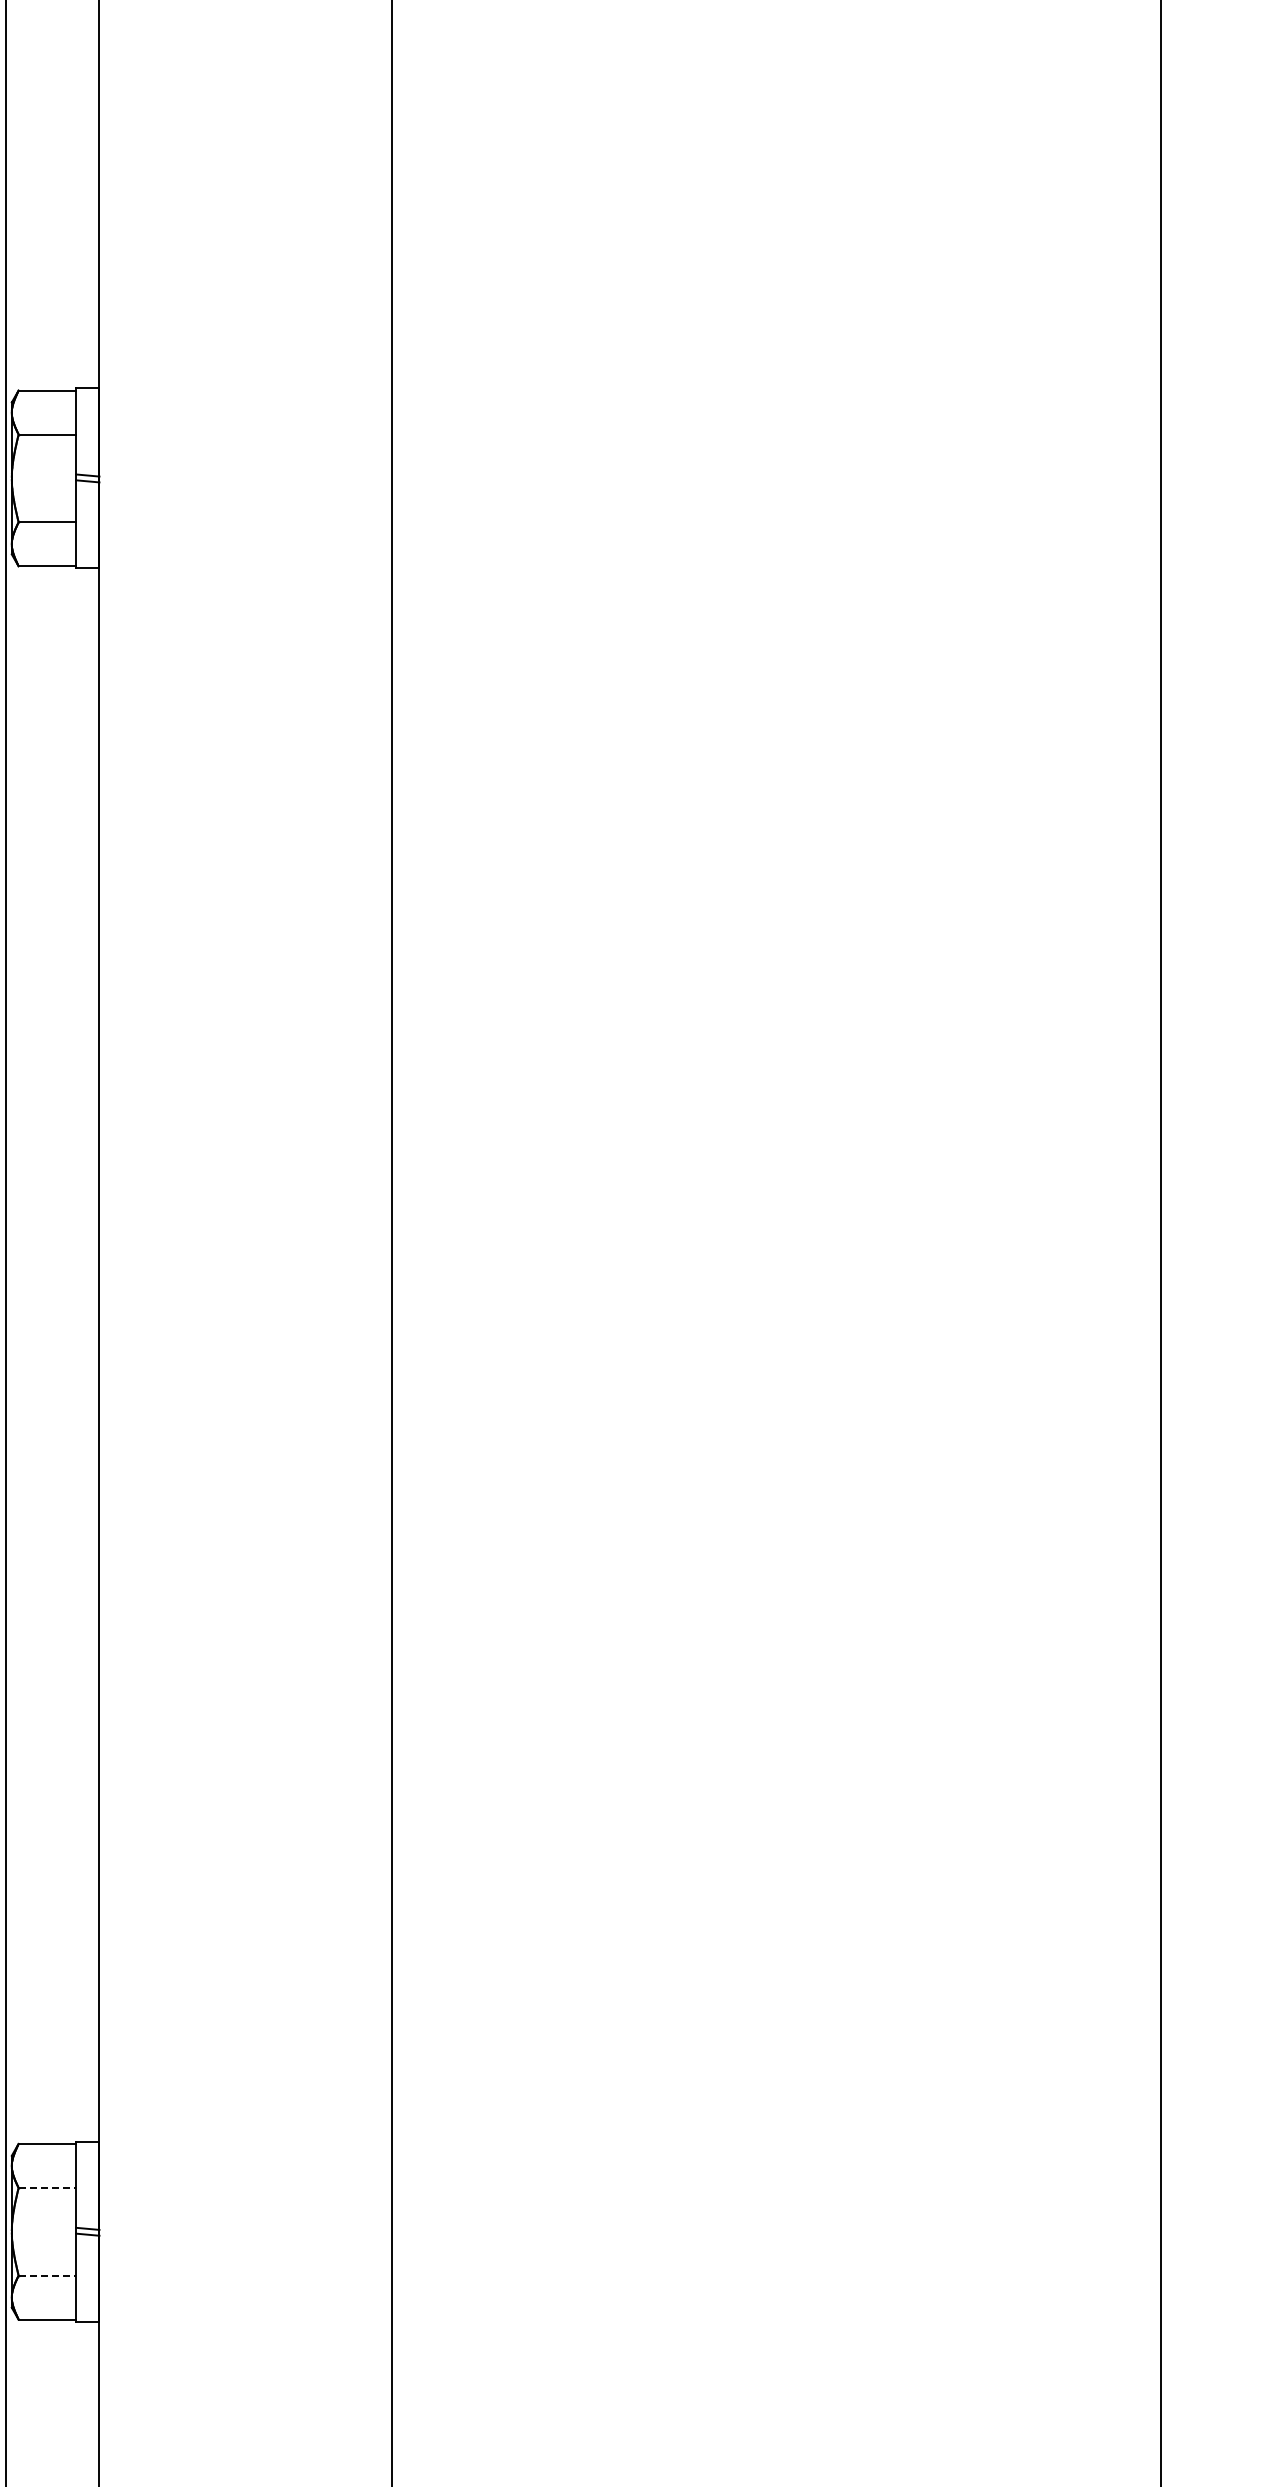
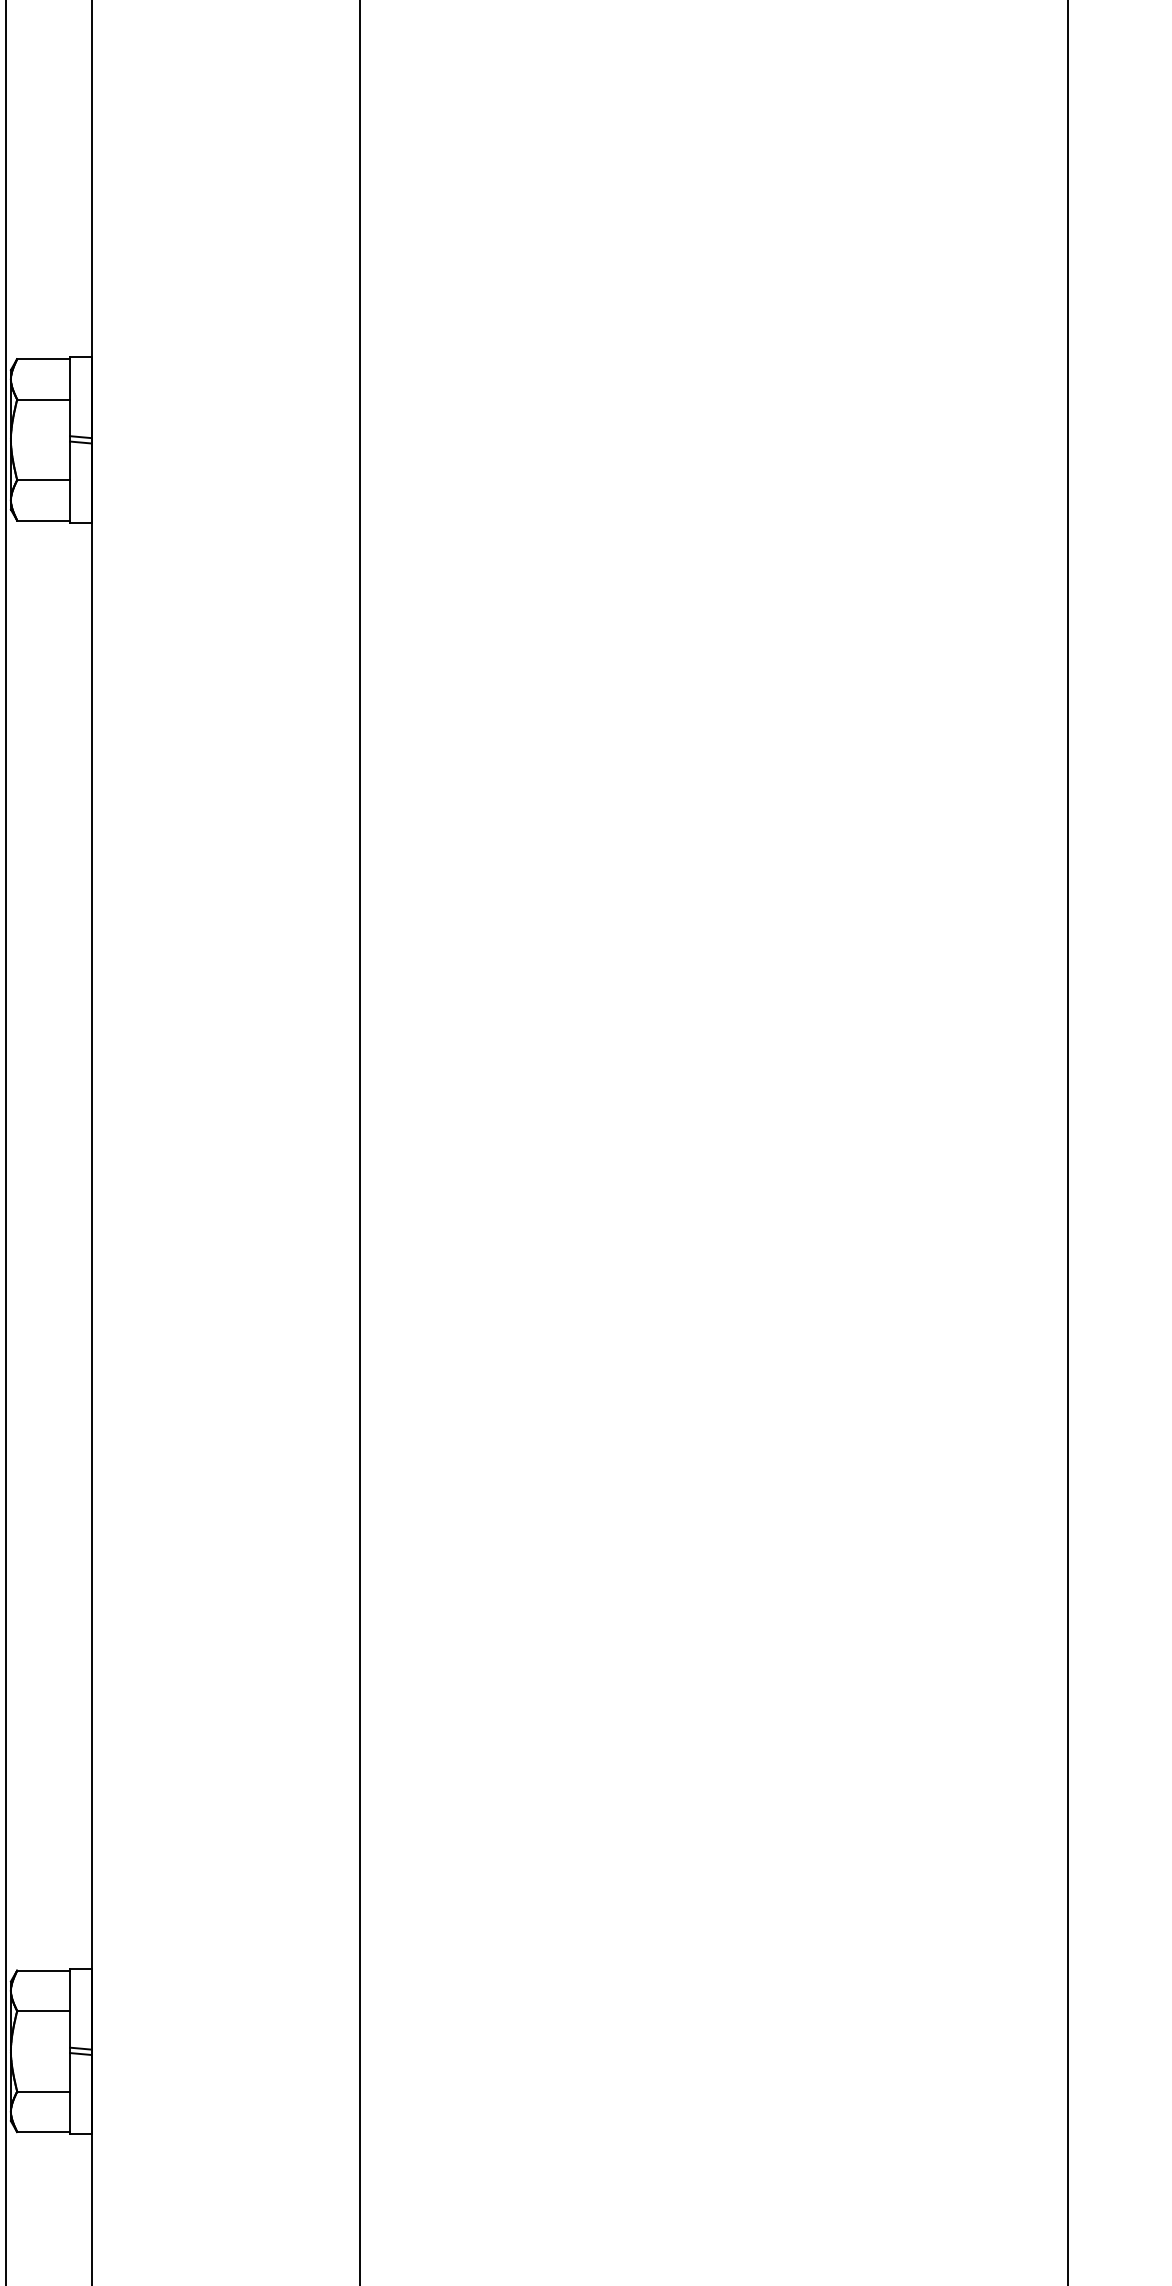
line: (47, 2187) -> (43, 2010), dashed -> solid
line: (47, 2275) -> (43, 2091), dashed -> solid

